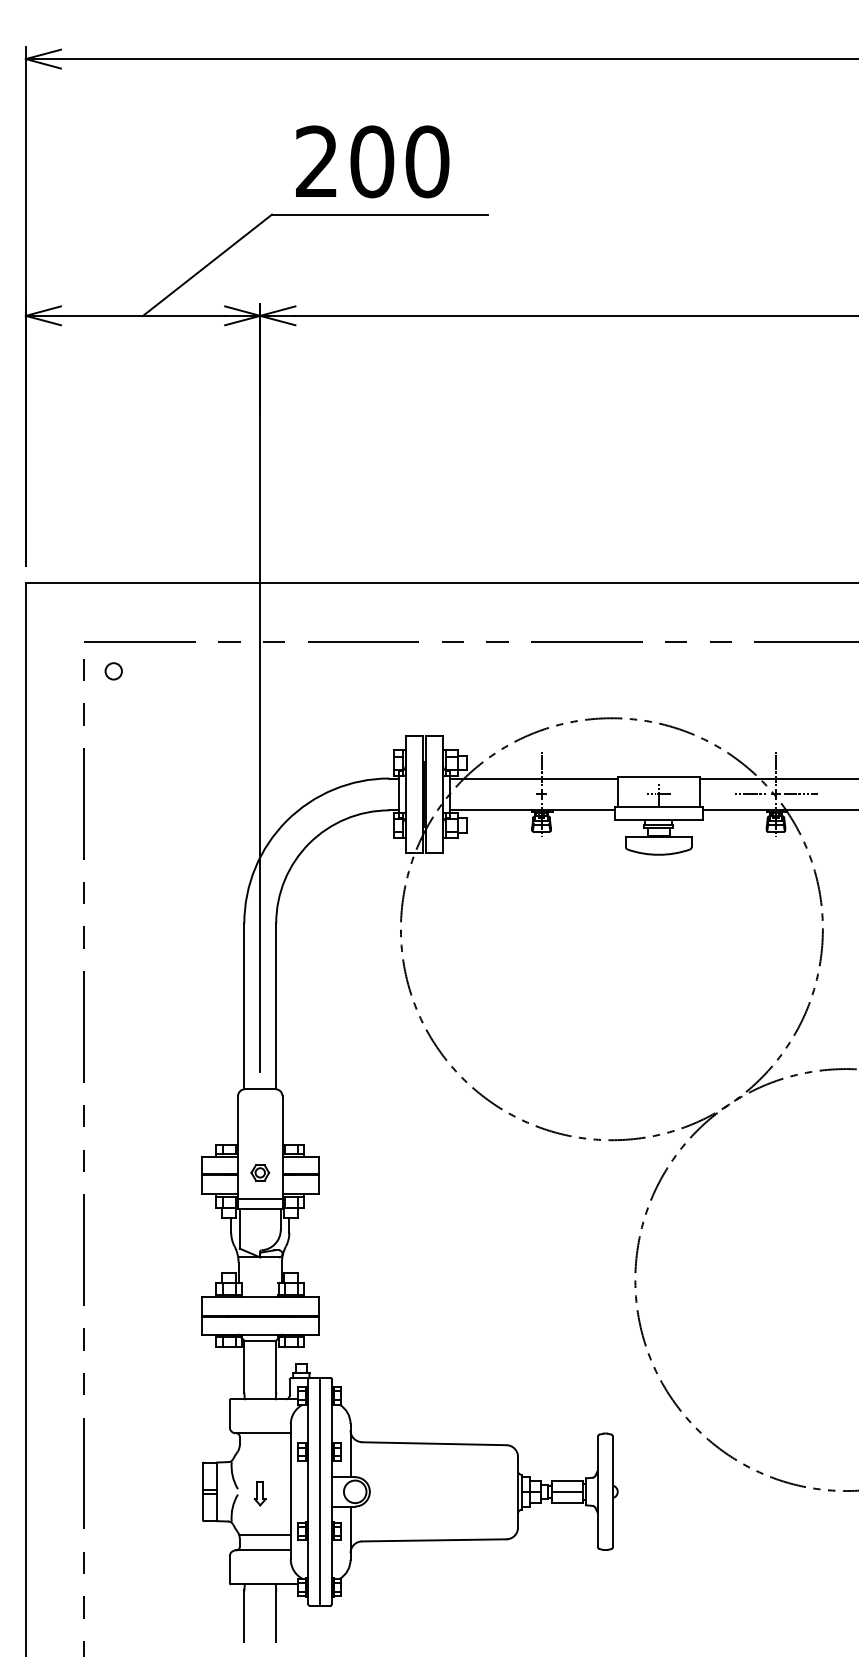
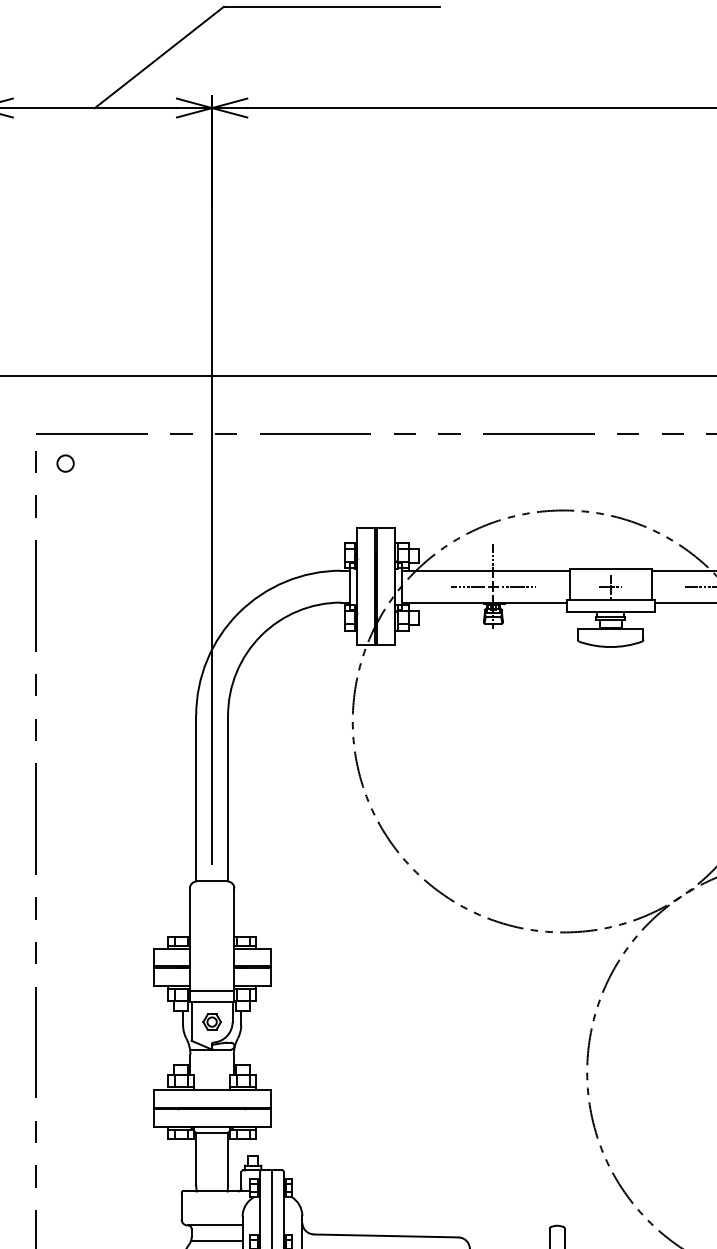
line: (516, 794) -> (468, 586), added
line: (567, 794) -> (519, 586), added
part: (260, 1172) -> (212, 1021), moved
line: (264, 1448) -> (216, 1240), added

